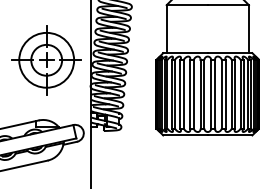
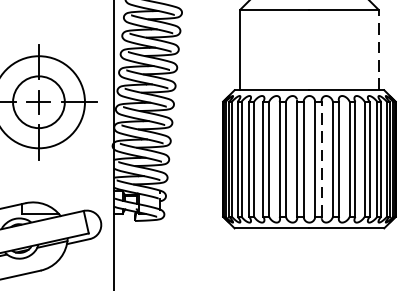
line: (248, 29) -> (377, 50), solid -> dashed
line: (215, 93) -> (322, 157), solid -> dashed

